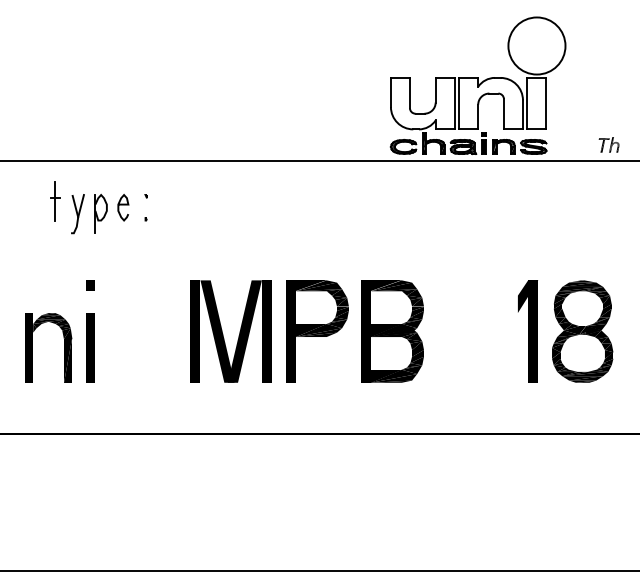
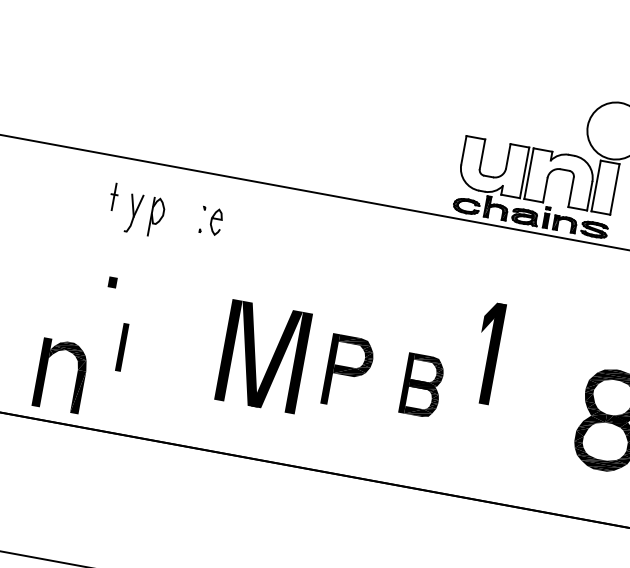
part: (55, 201) -> (114, 197), size x0.7
curve: (123, 205) -> (216, 219), moved
part: (90, 285) -> (112, 282), moved
part: (317, 331) -> (348, 372), size x0.7
part: (392, 331) -> (422, 385), size x0.6
part: (527, 331) -> (487, 352), moved
part: (32, 347) -> (45, 372), moved
part: (90, 347) -> (122, 346), size x0.7

